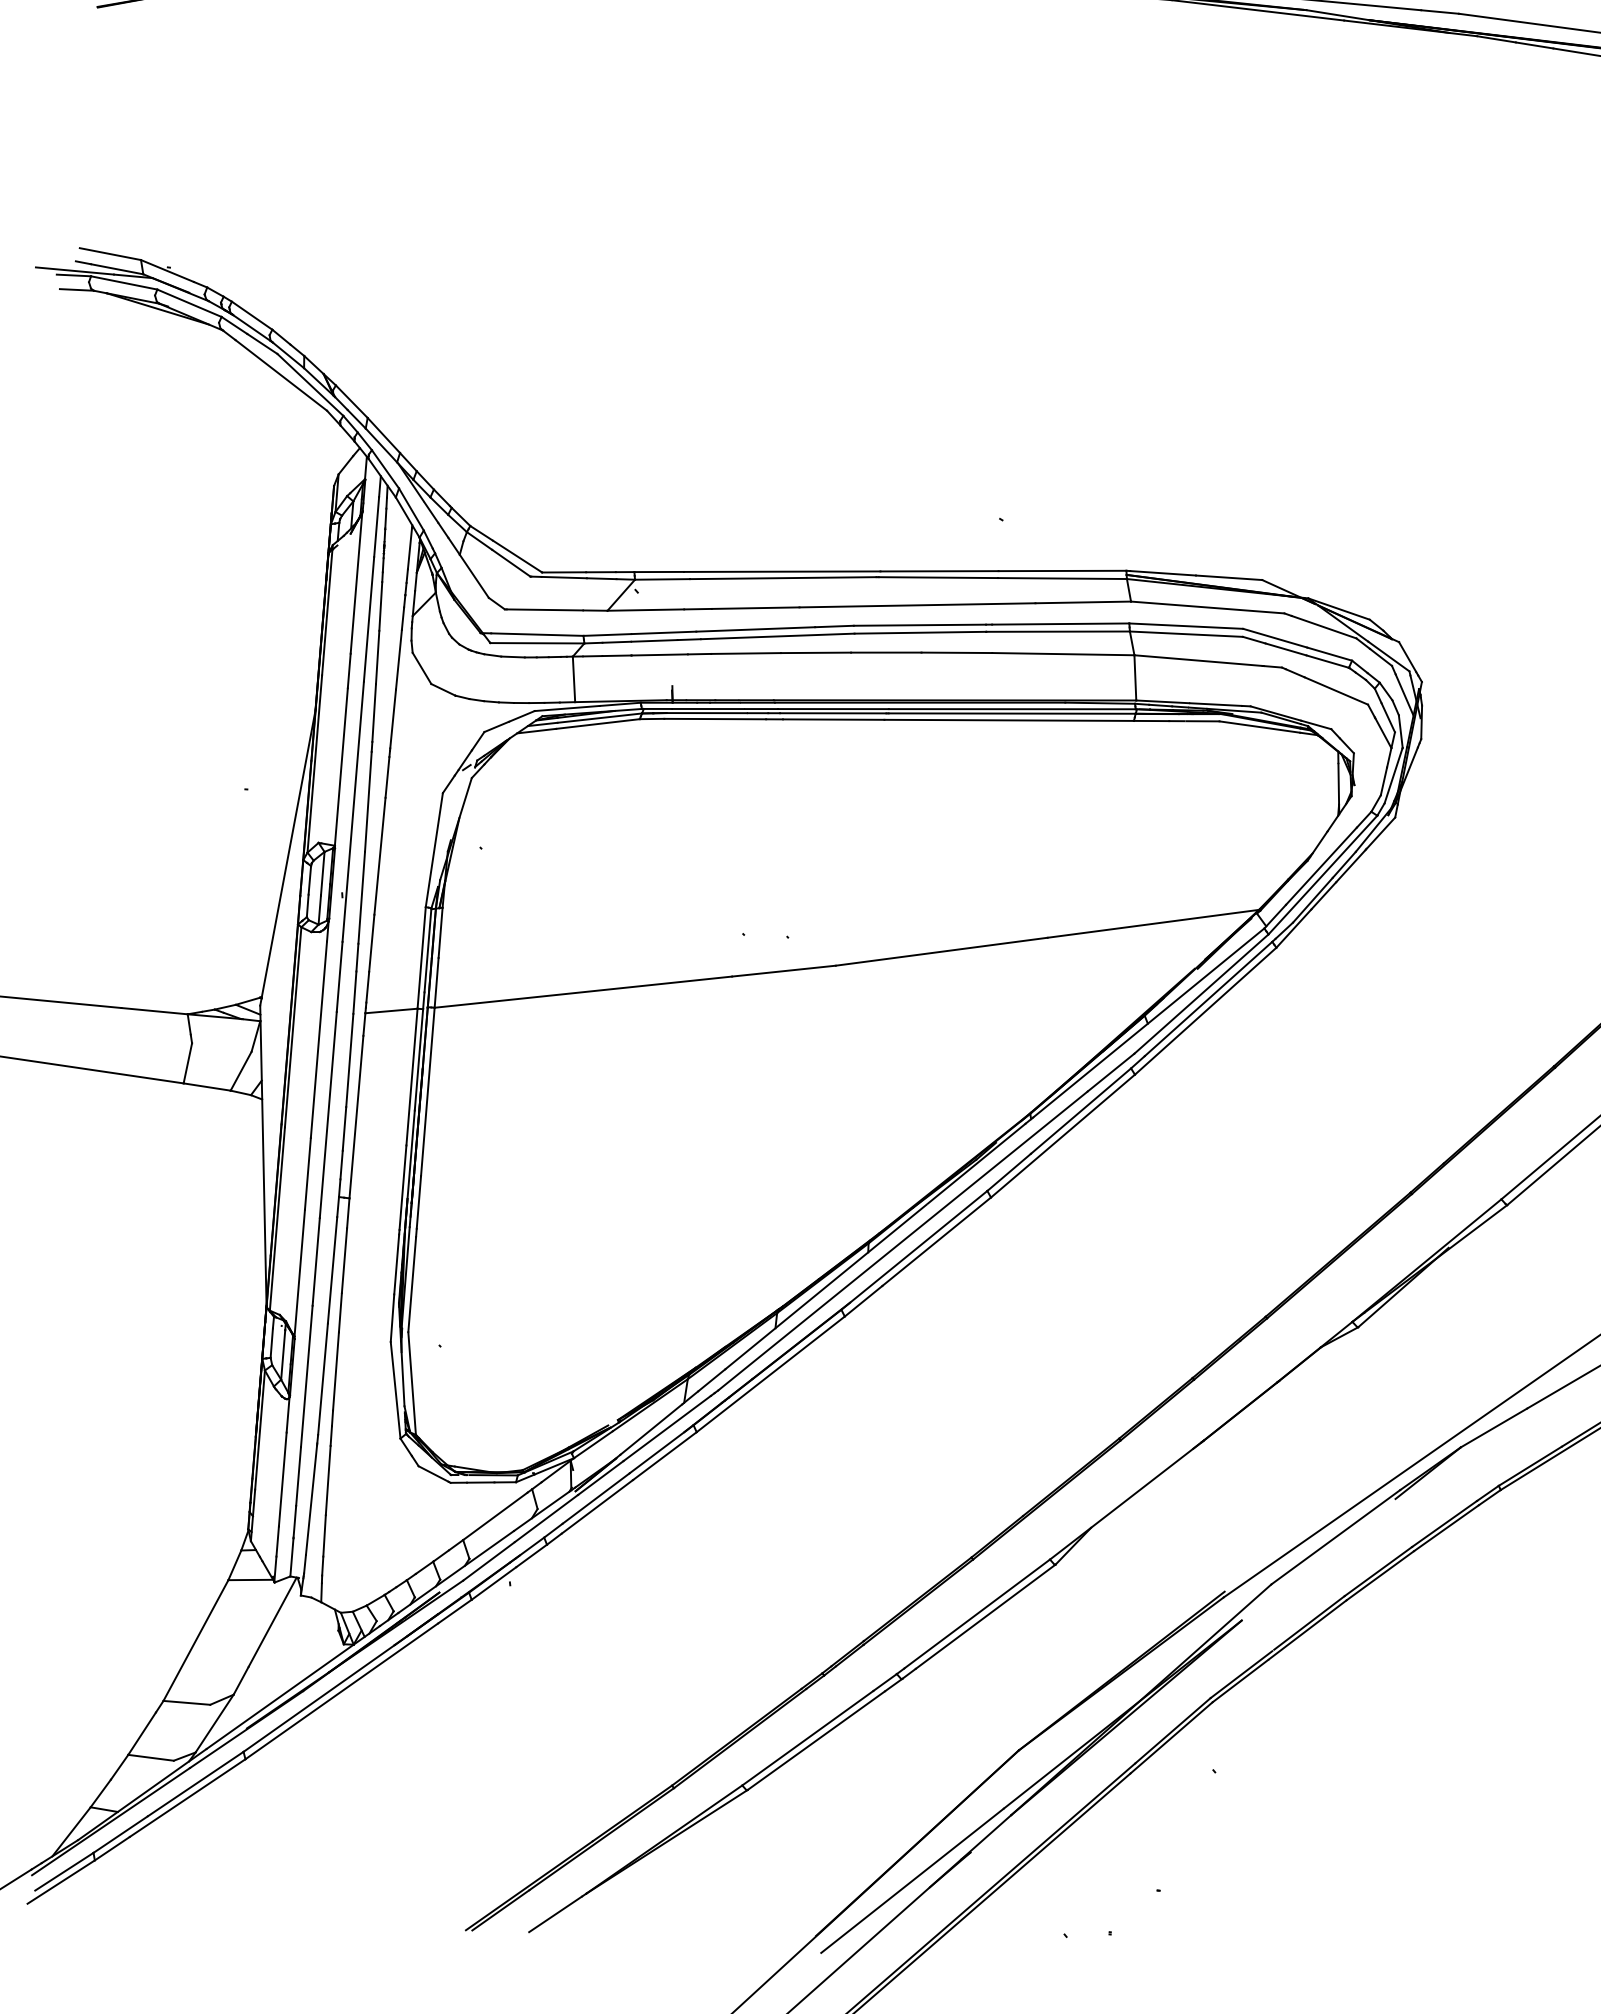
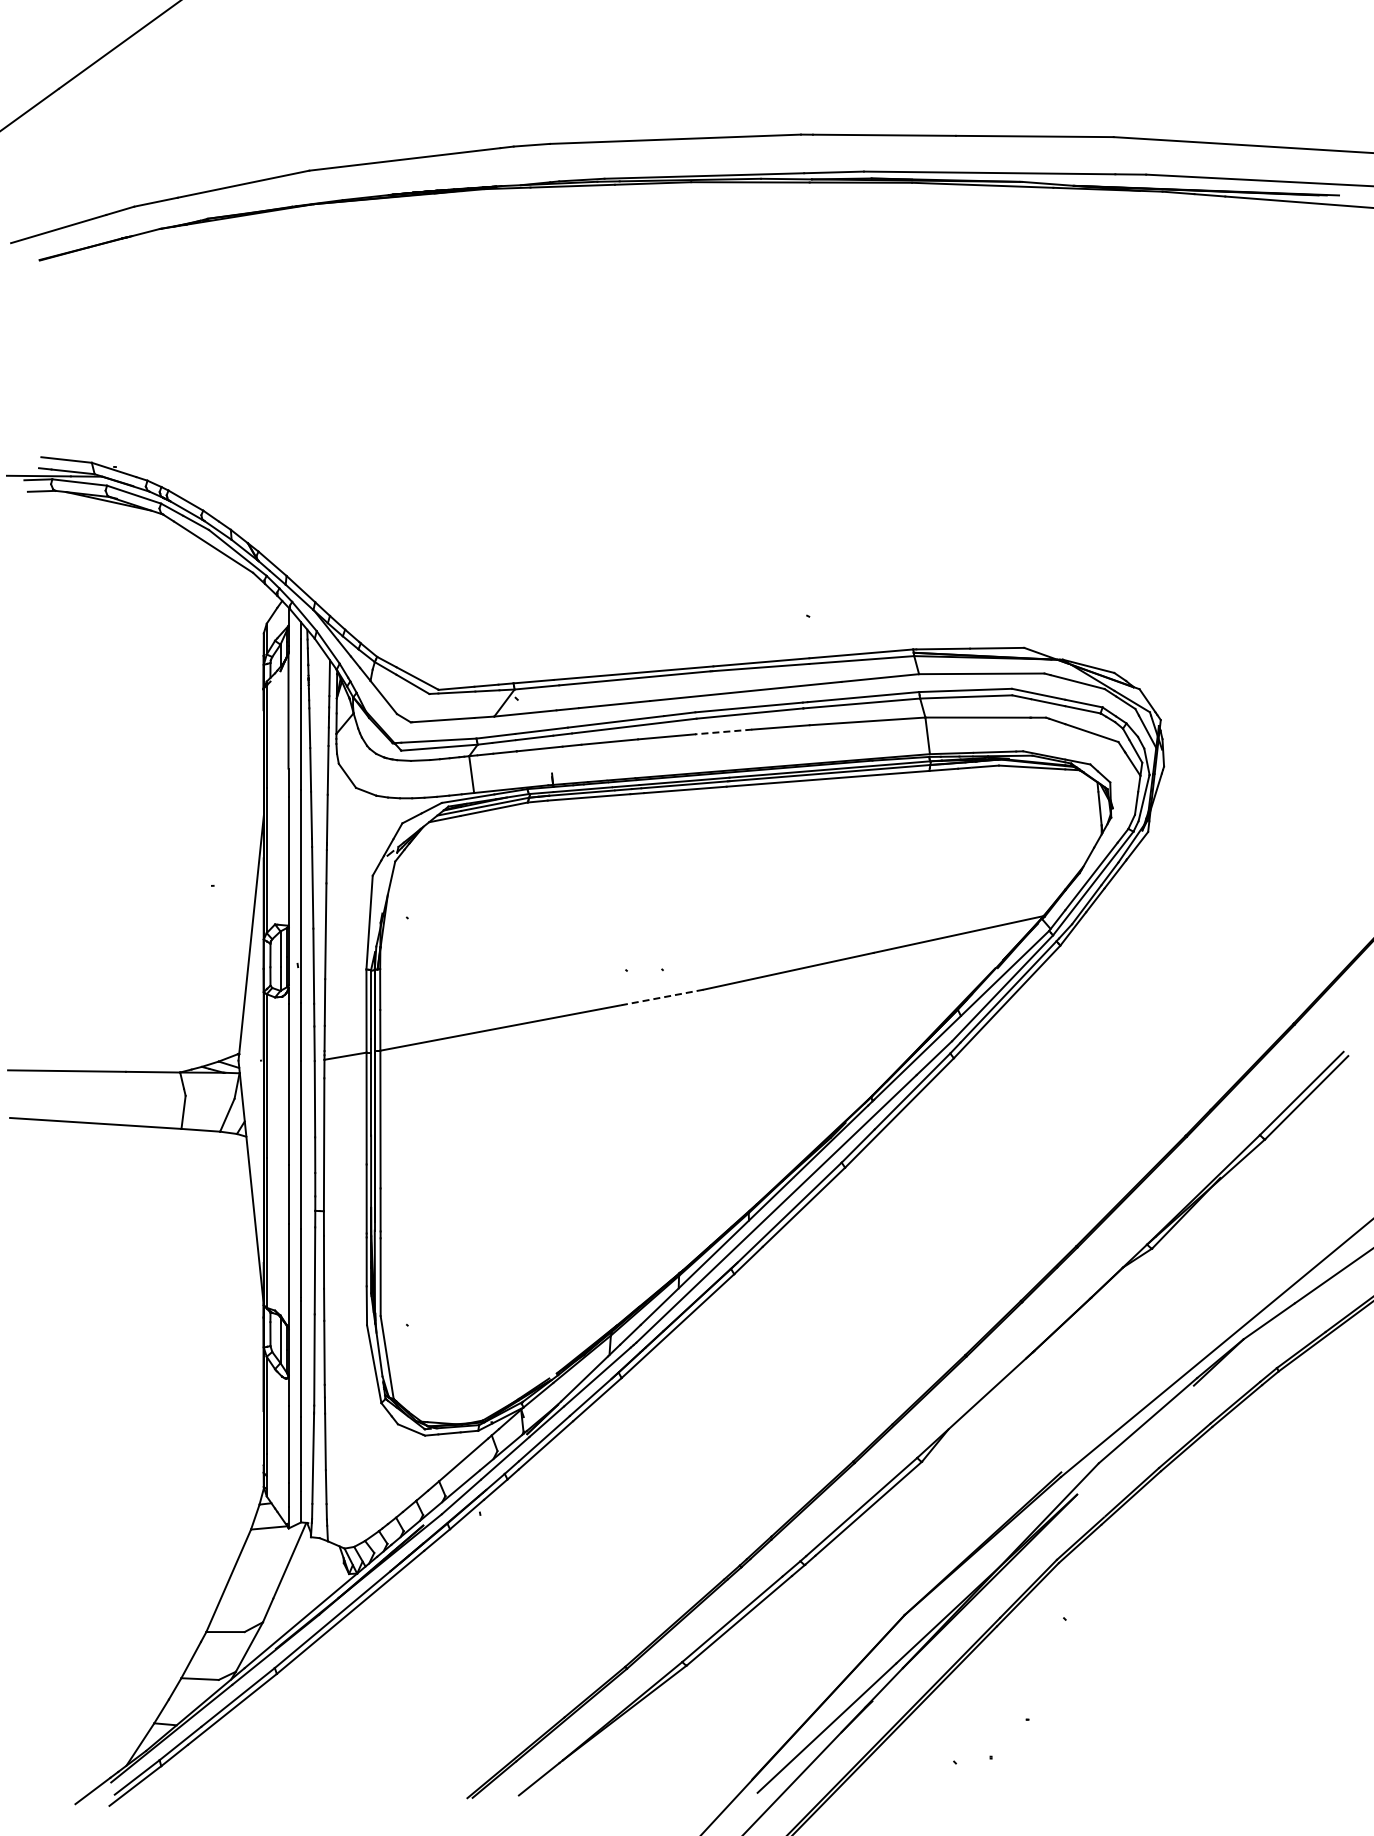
line: (886, 652) -> (723, 731), solid -> dashed
line: (783, 970) -> (661, 997), solid -> dashed

